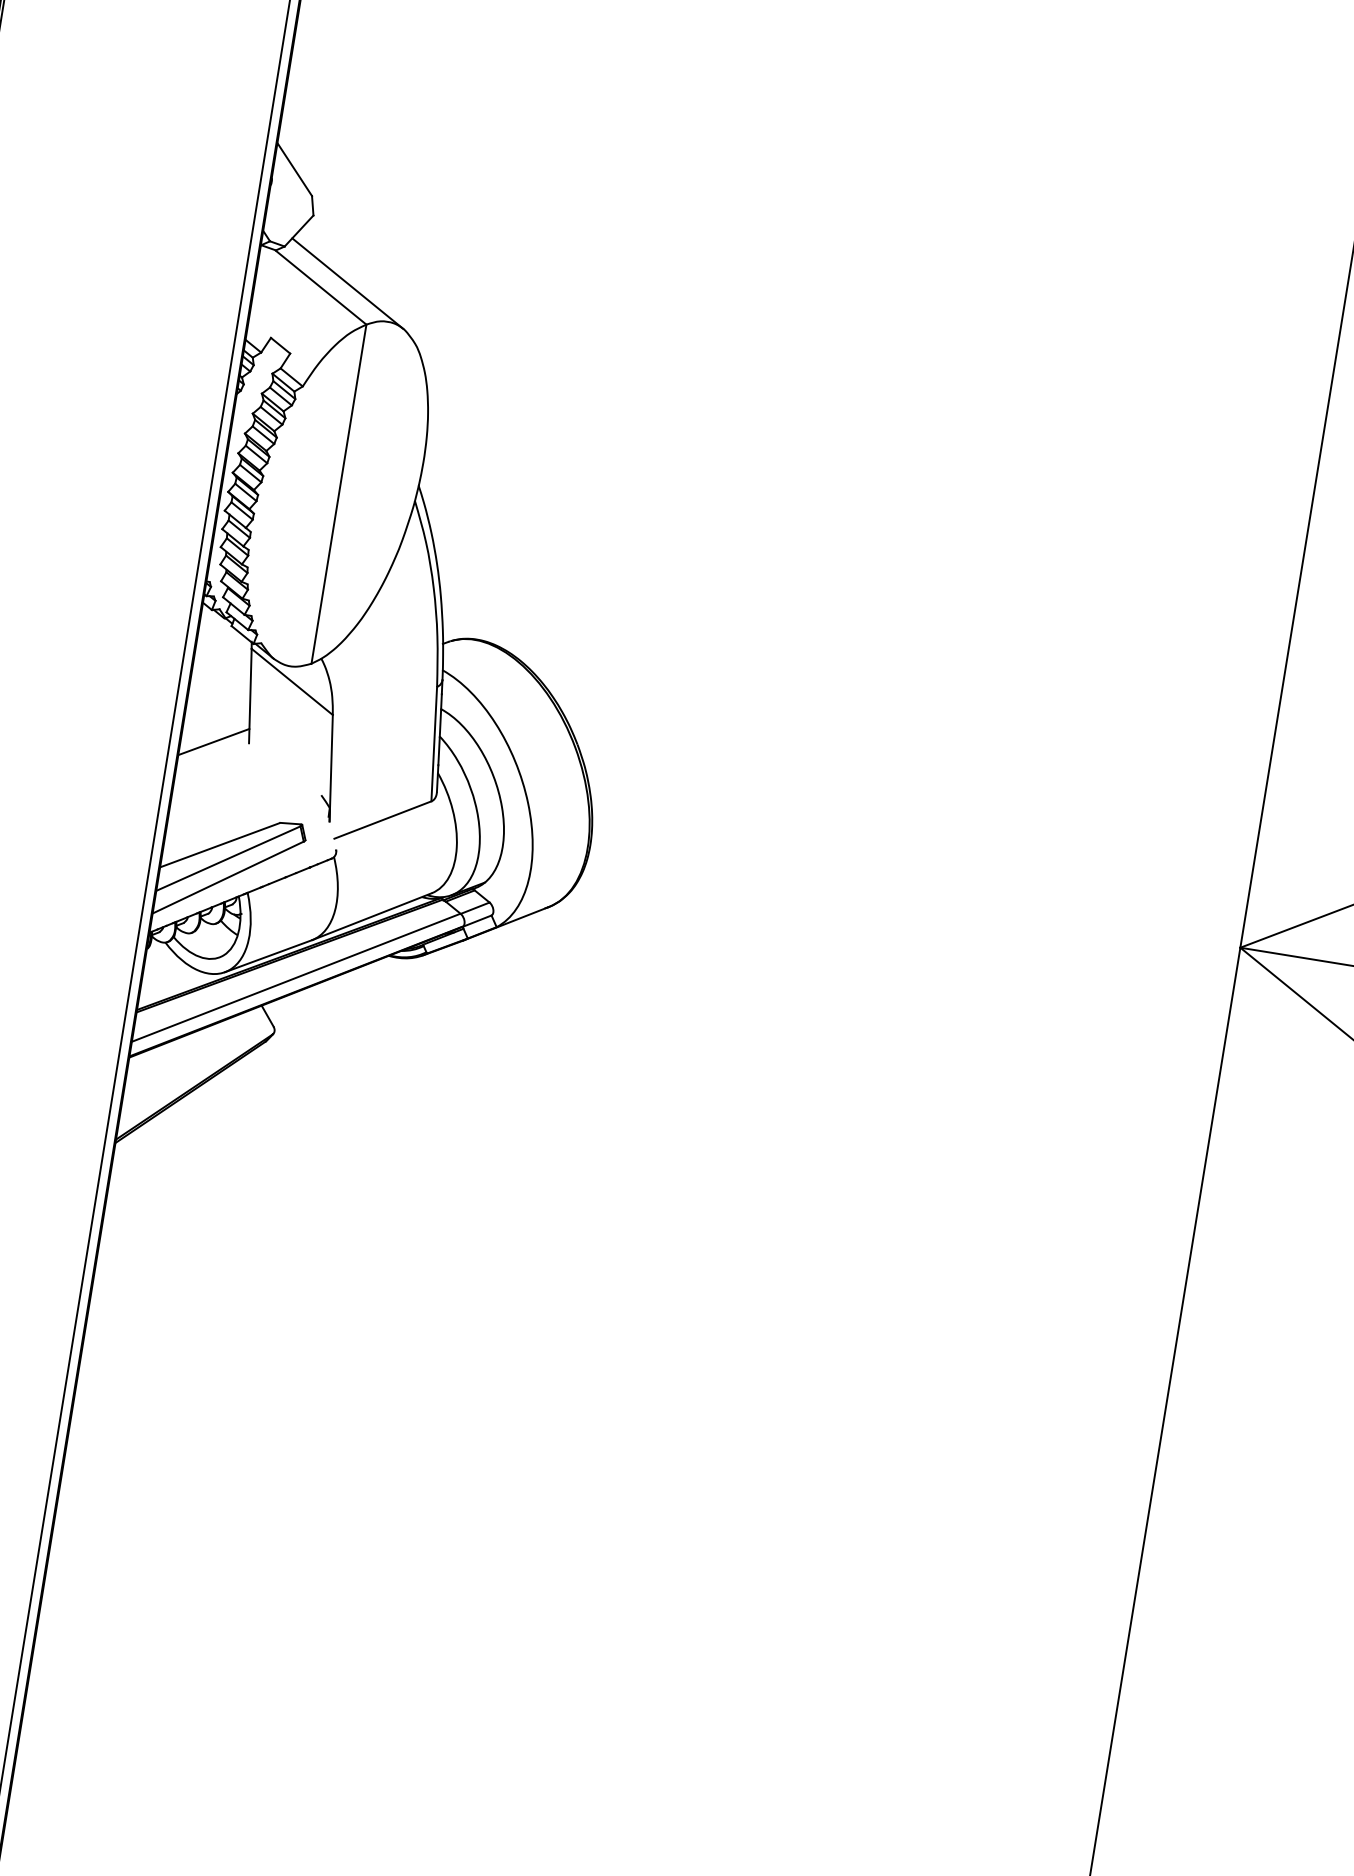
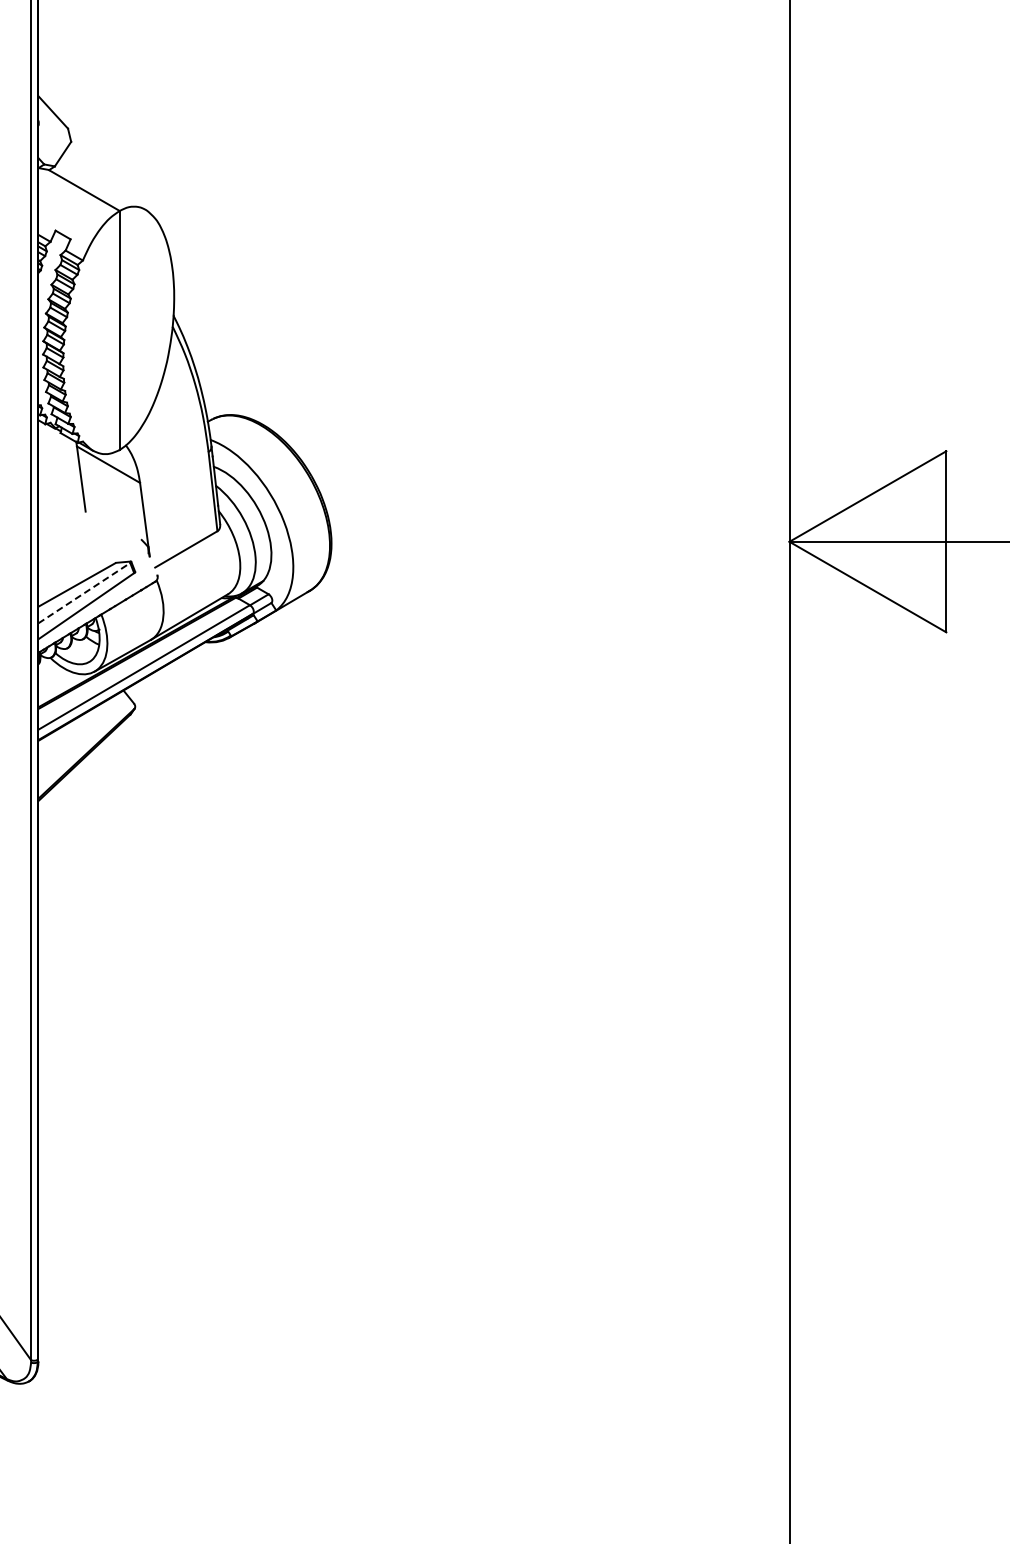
line: (348, 283) -> (102, 184), removed
line: (214, 741) -> (61, 514), removed
line: (228, 859) -> (84, 593), solid -> dashed

